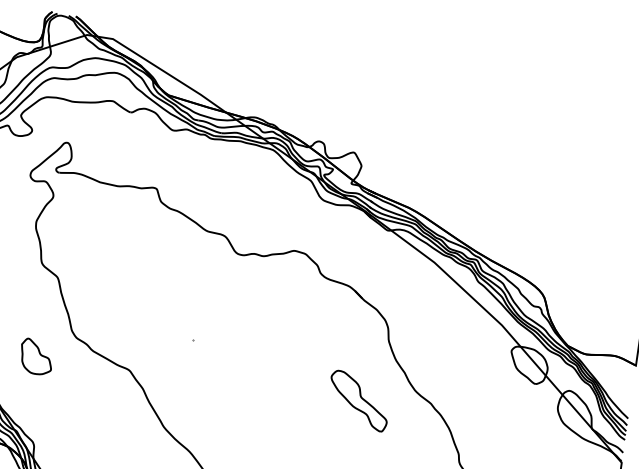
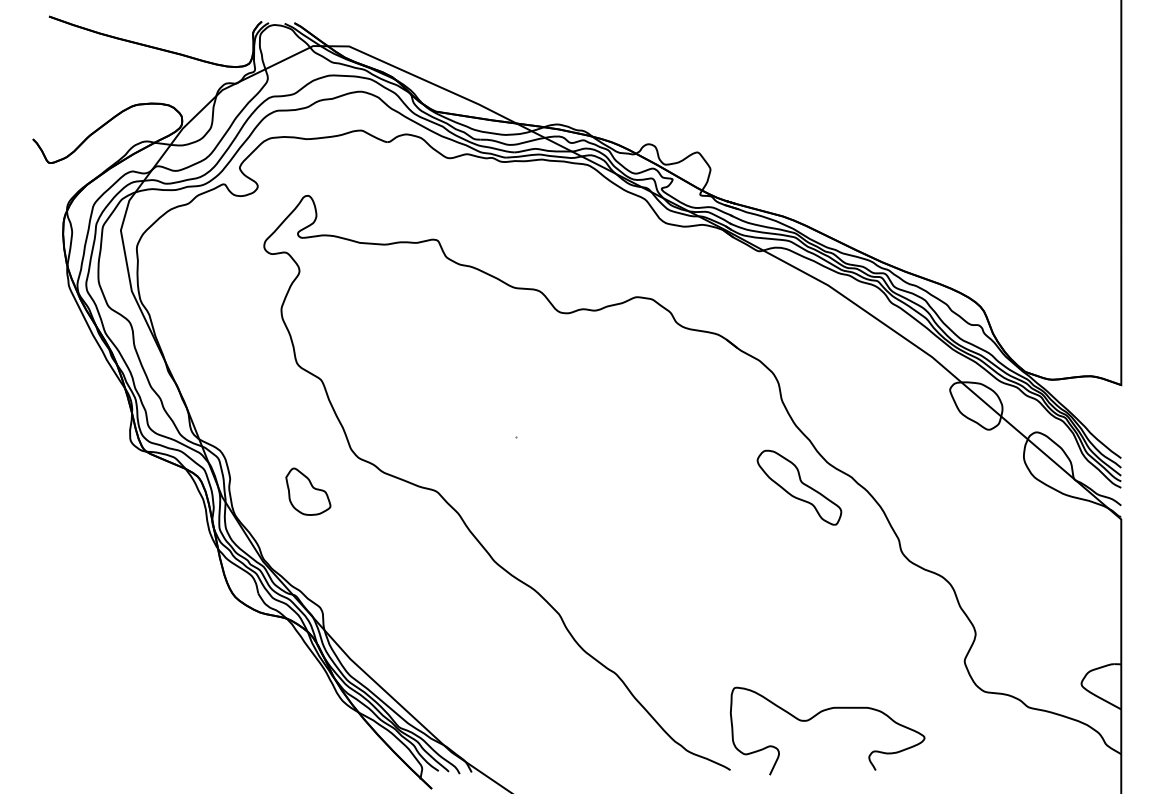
part: (359, 400) -> (799, 487), moved

